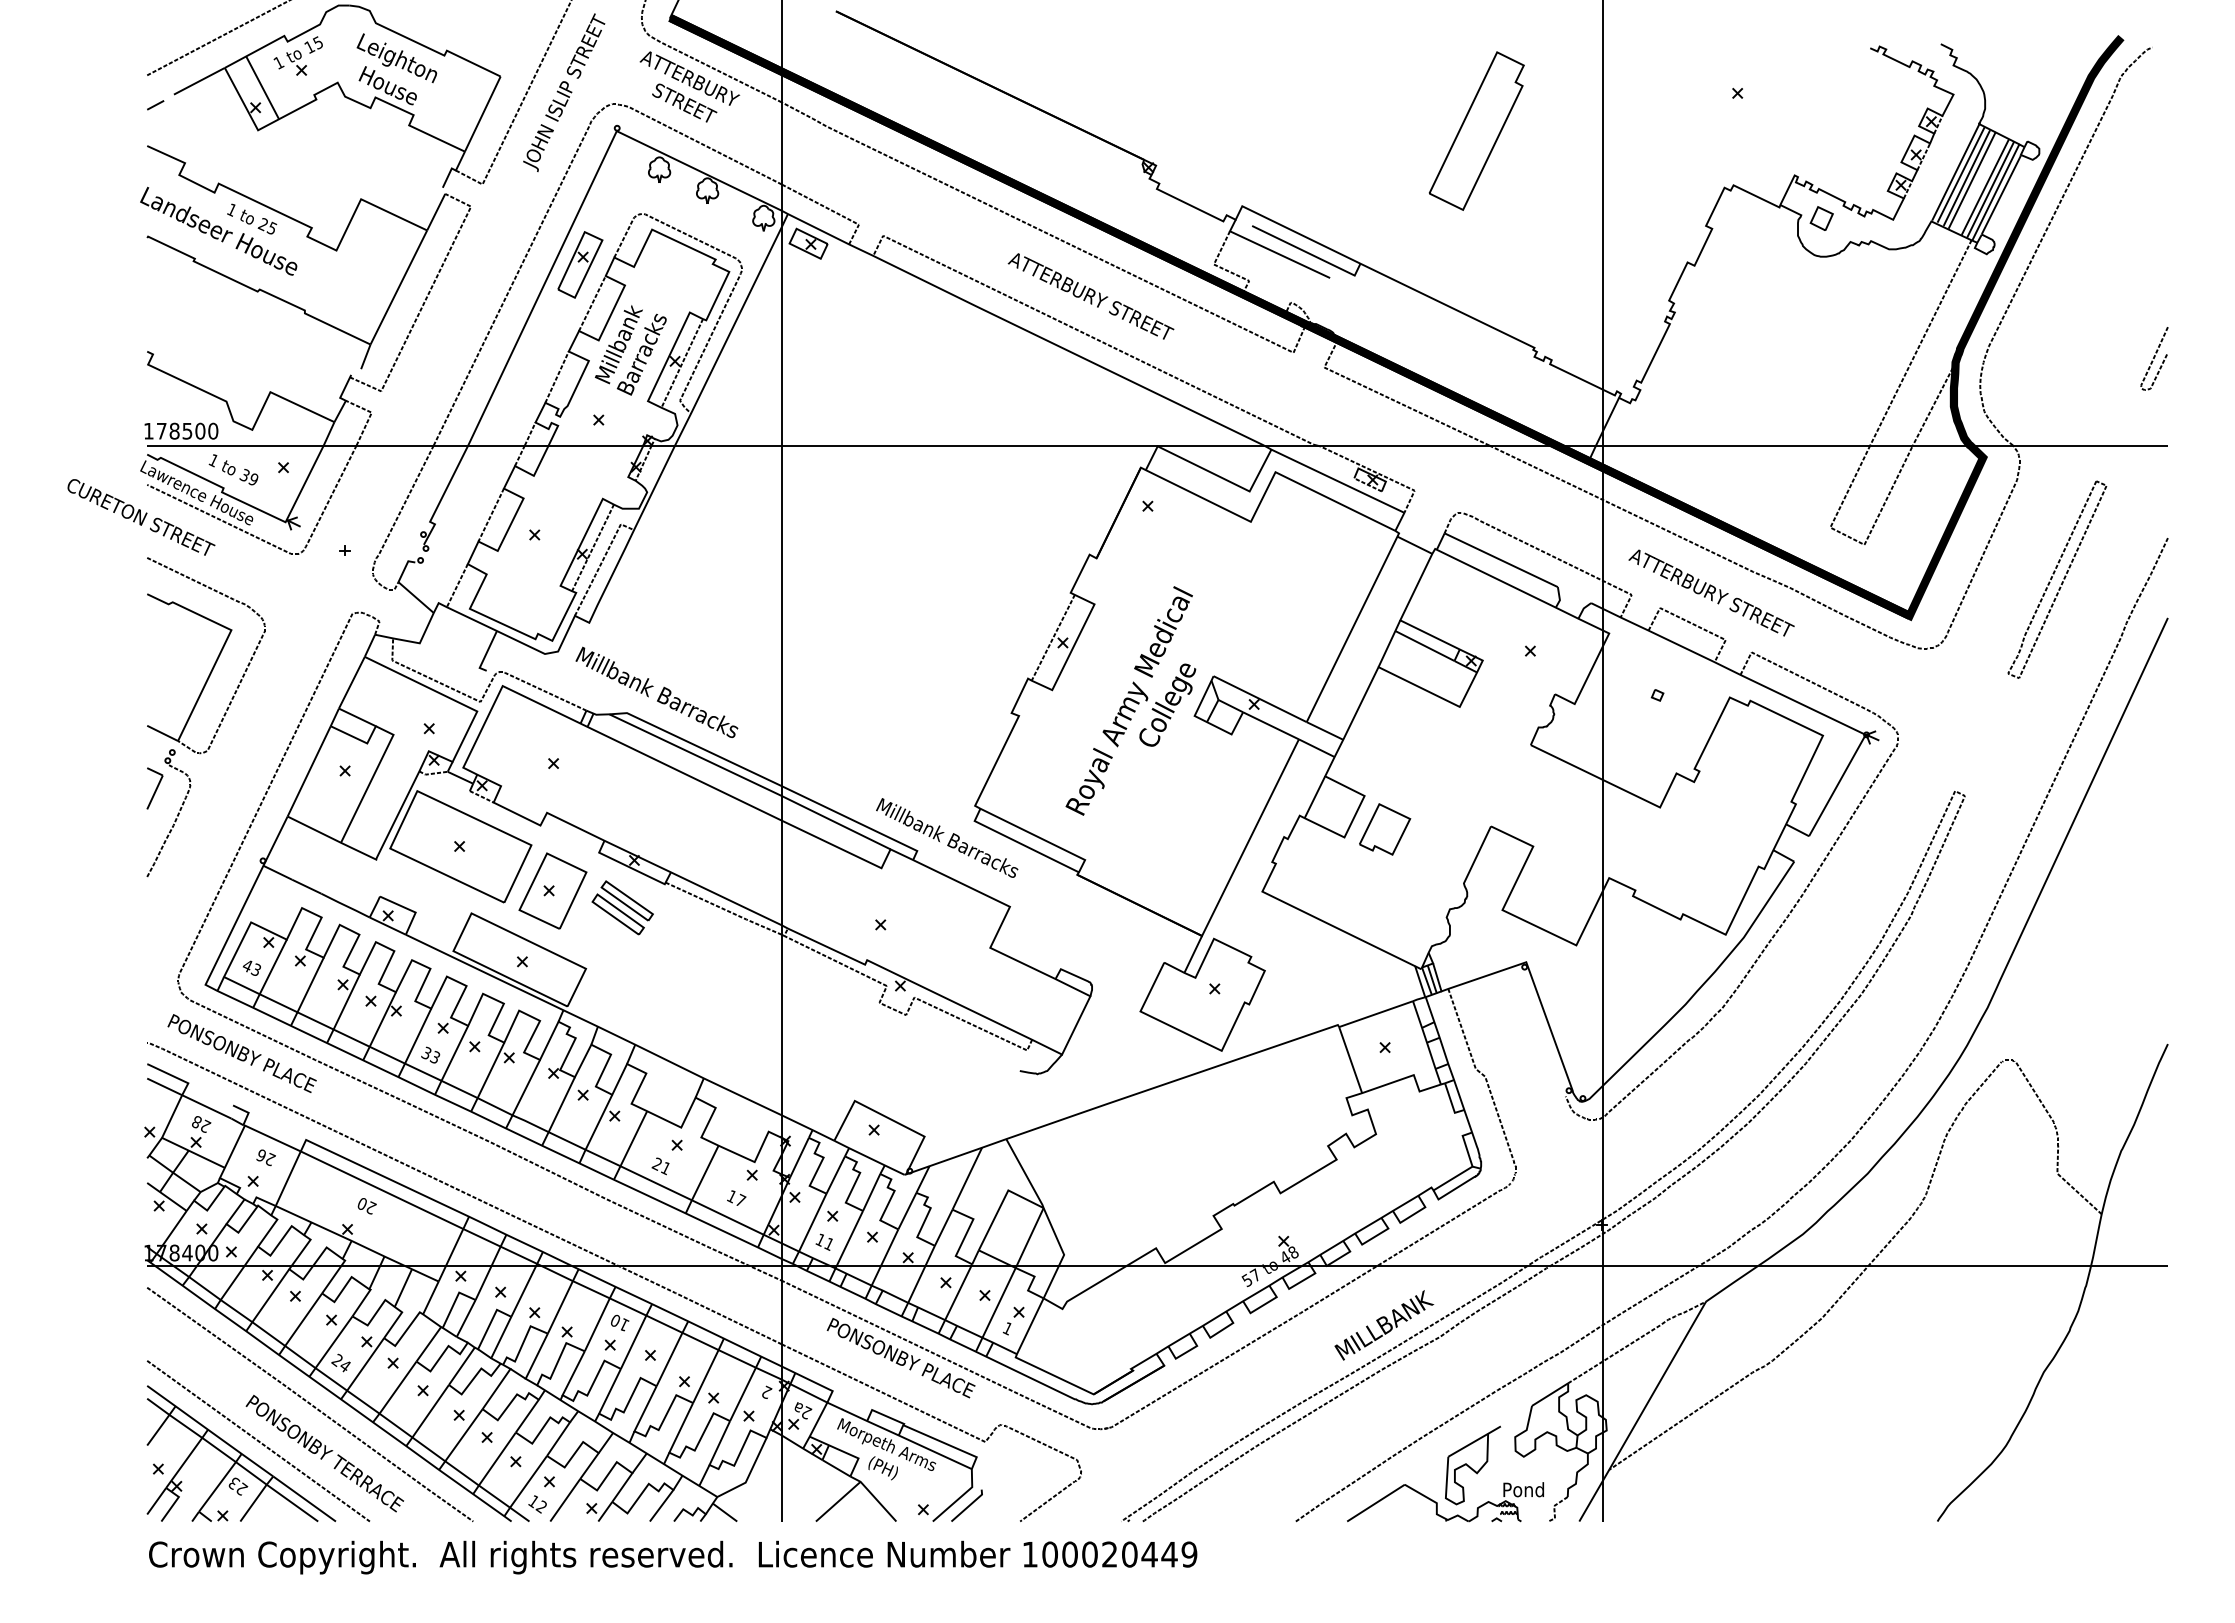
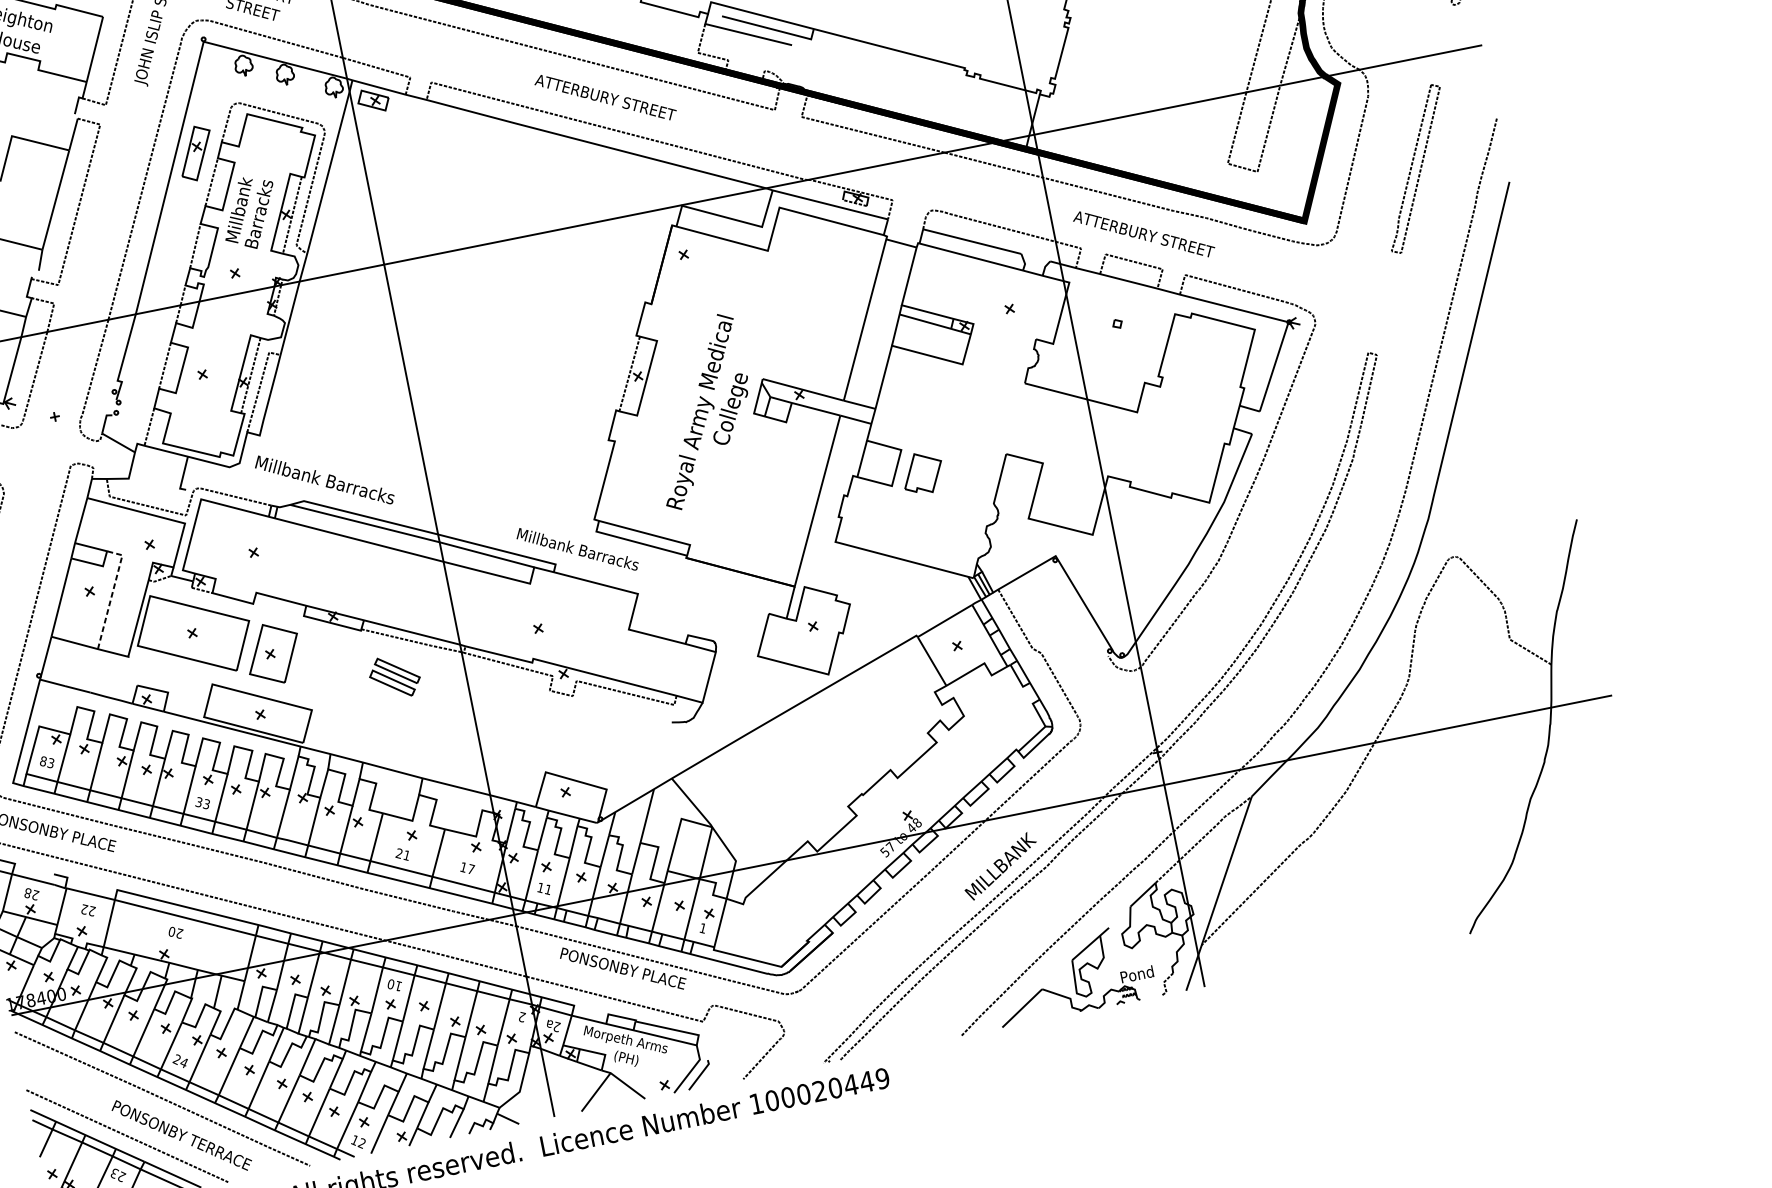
line: (371, 779) -> (112, 594), solid -> dashed
part: (622, 907) -> (394, 676), moved
text: (247, 965) -> (43, 761), 43 -> 83
text: (261, 1155) -> (84, 909), 26 -> 22

